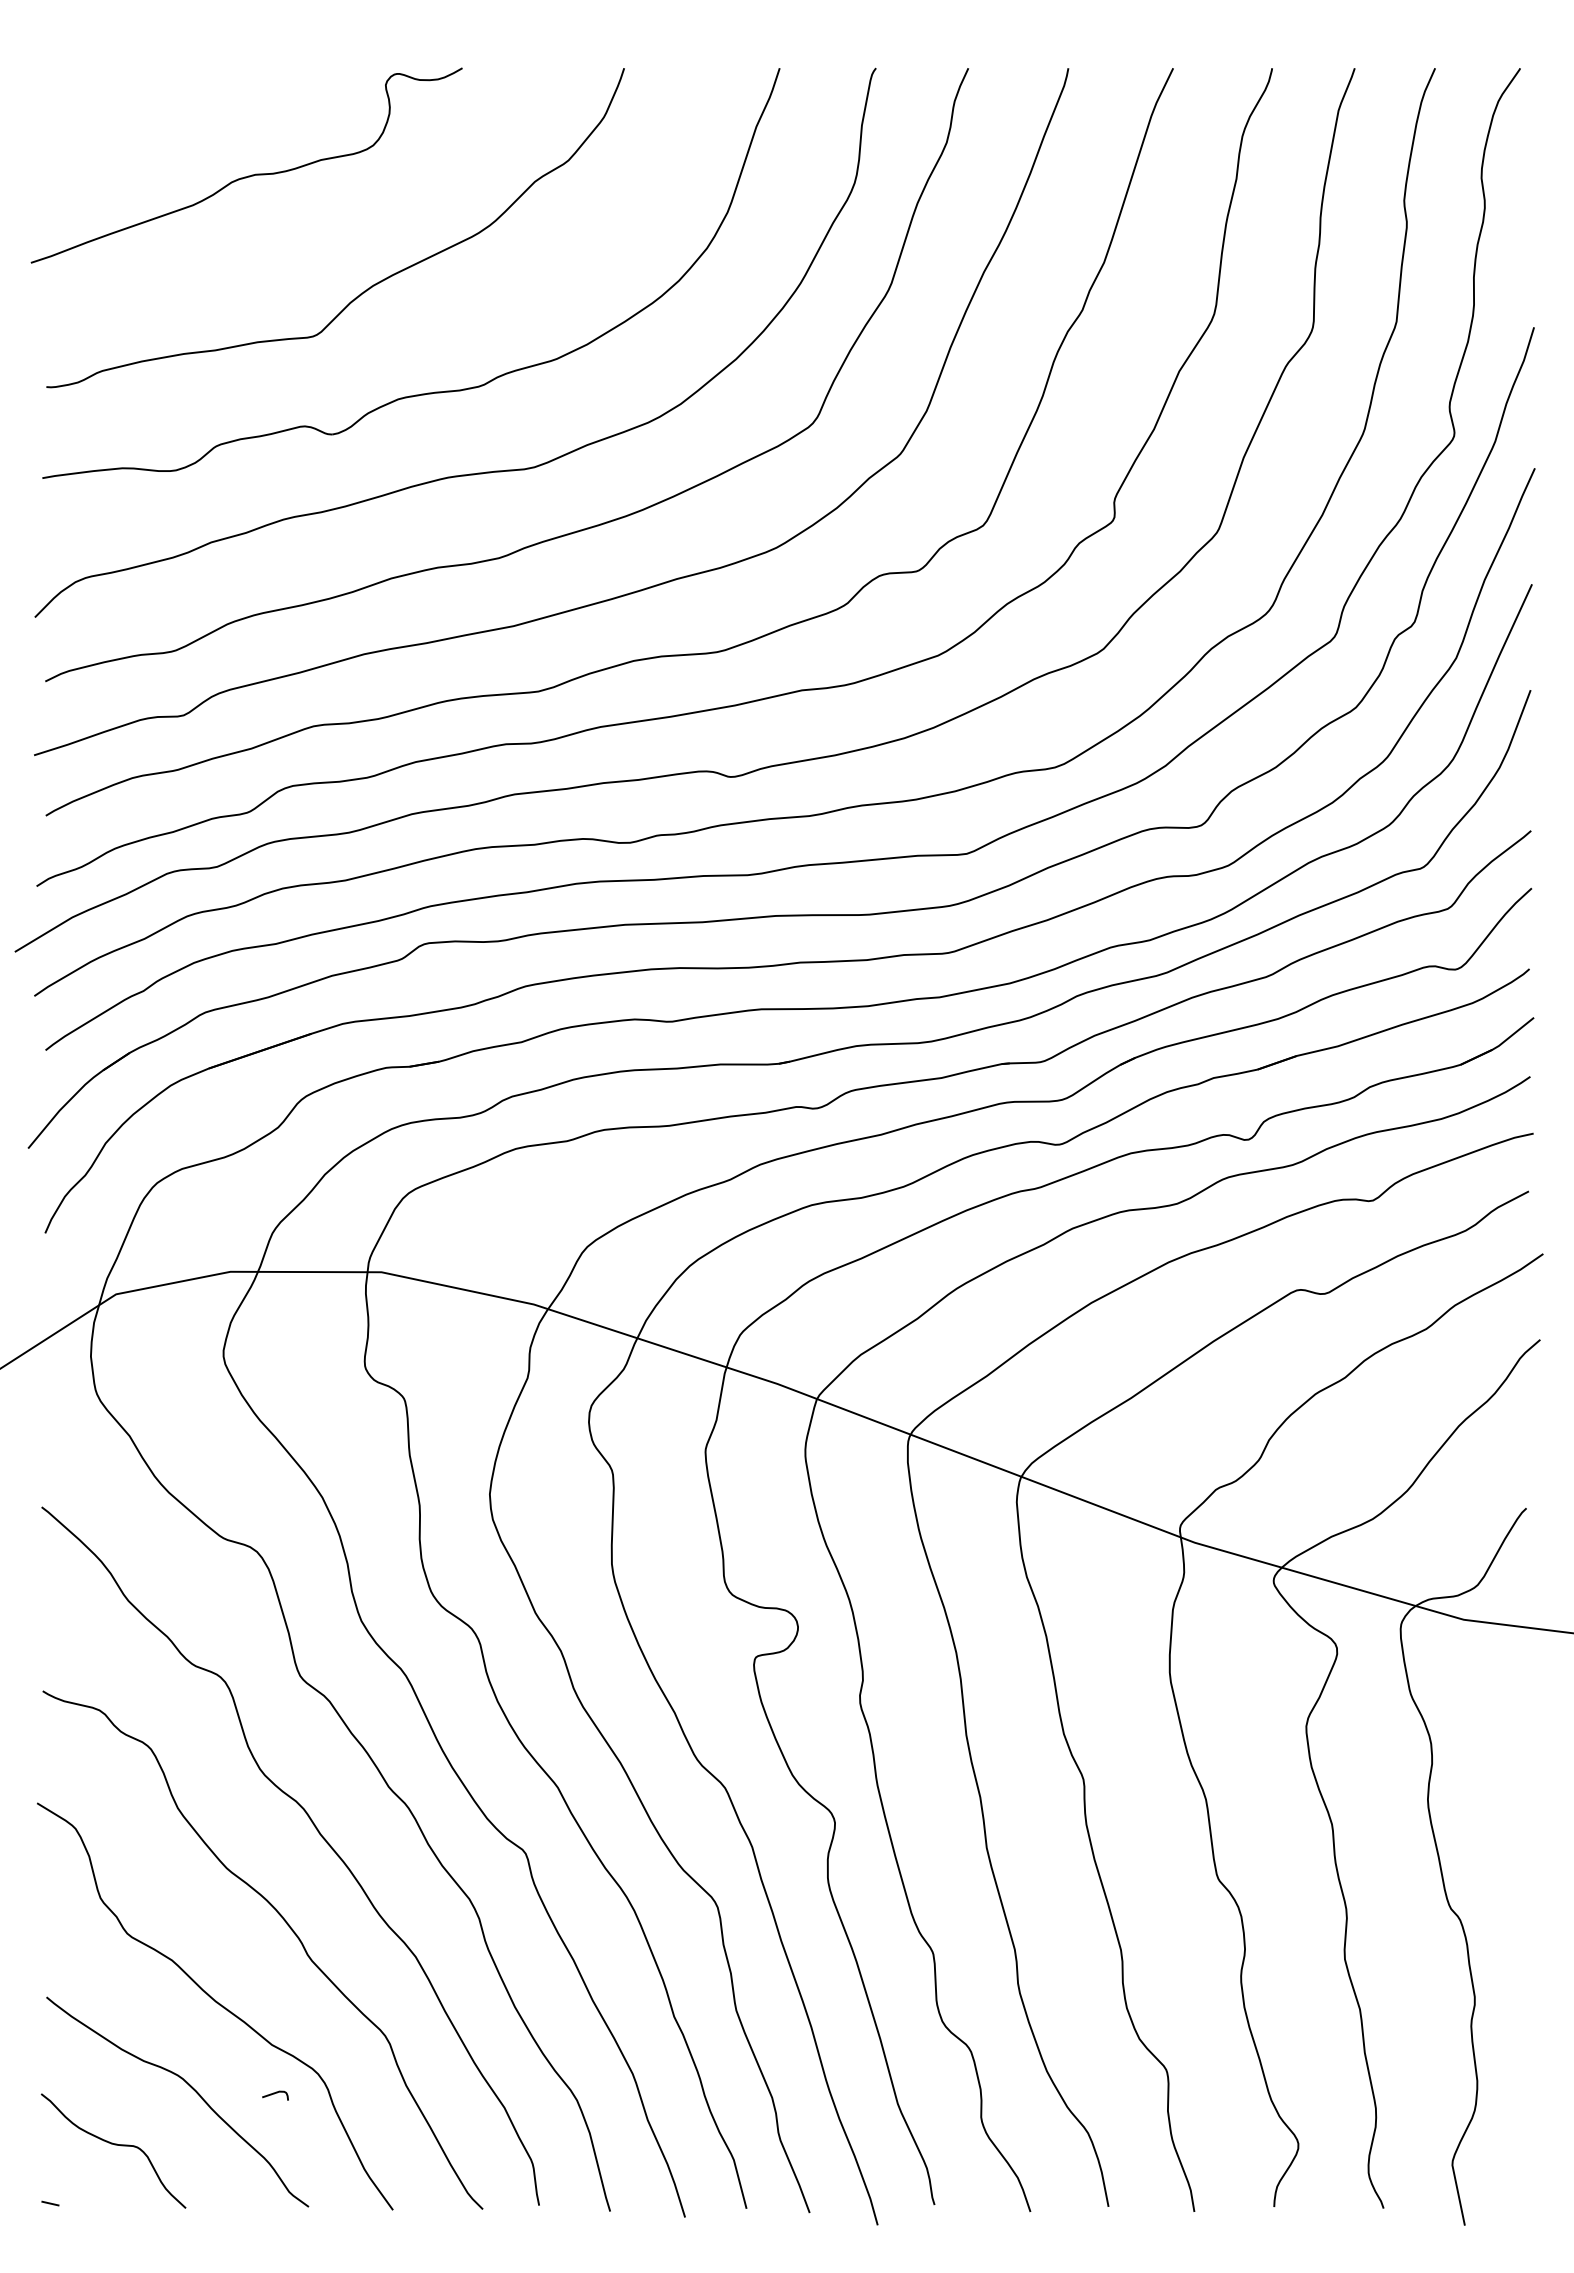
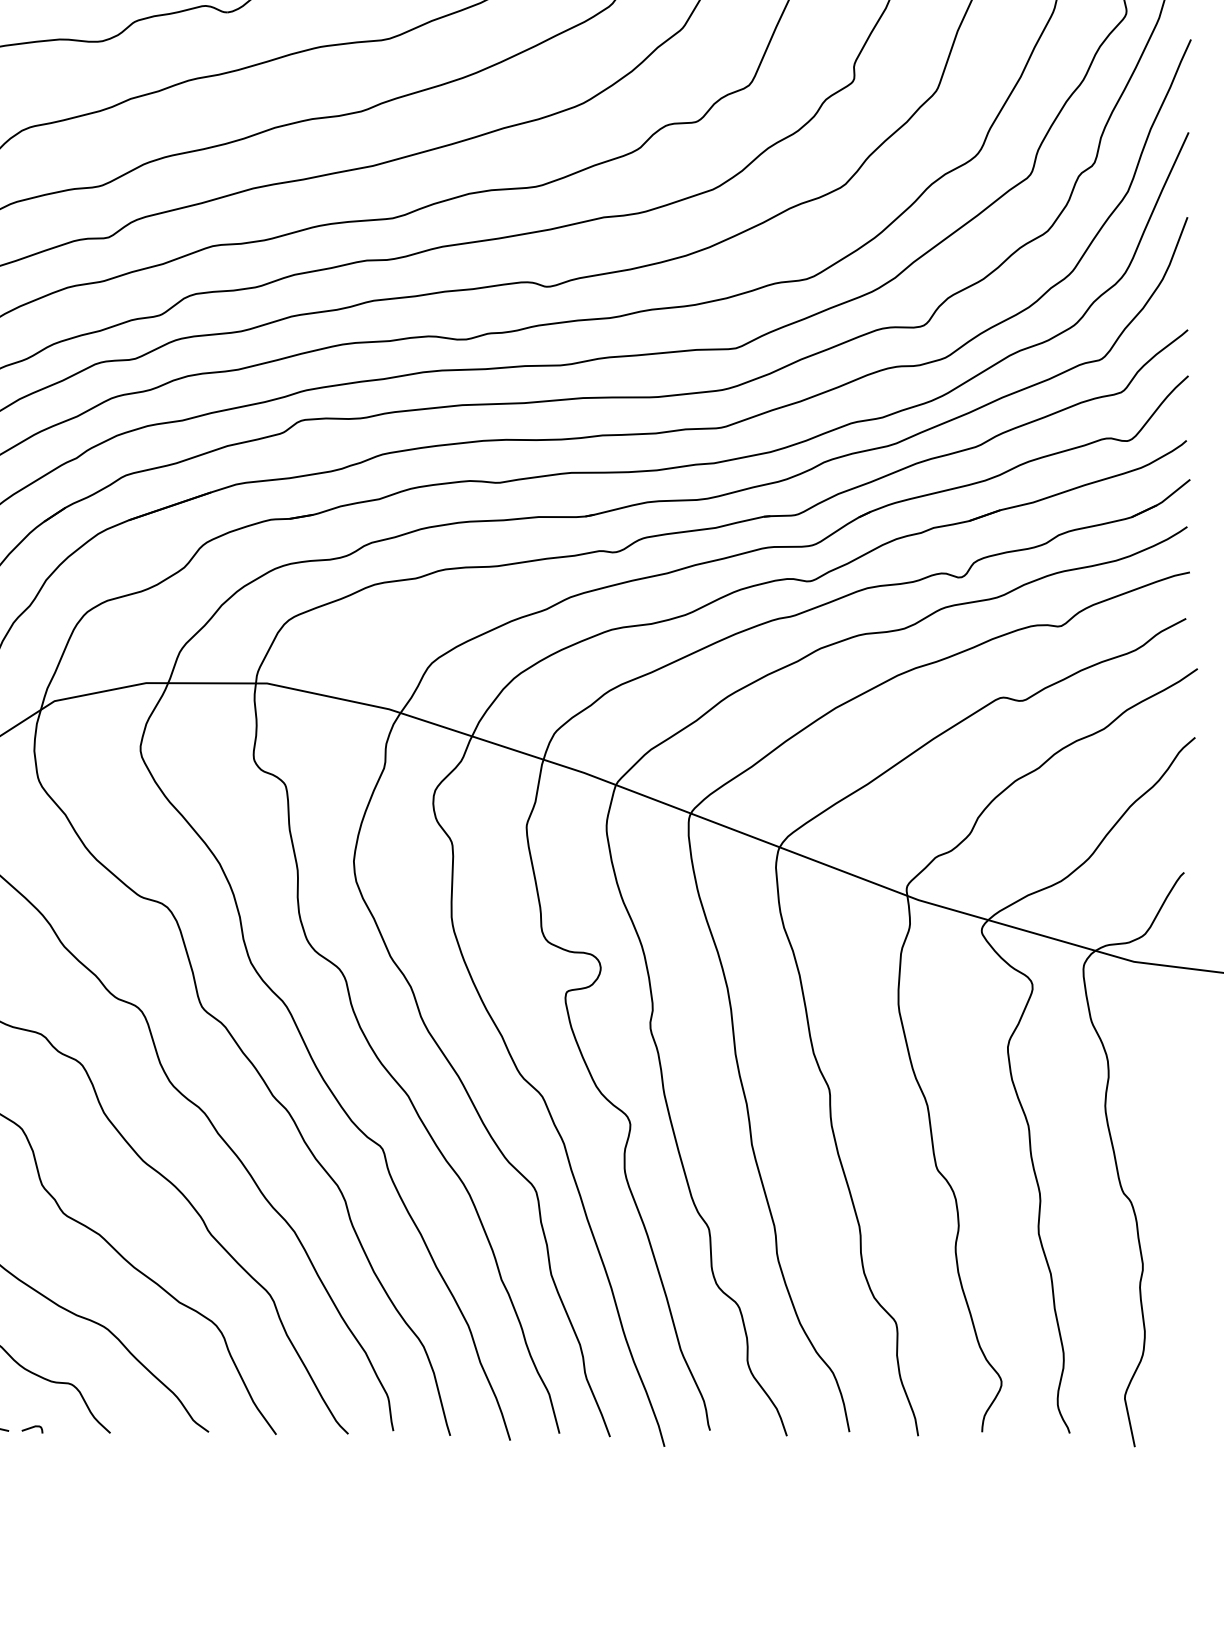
curve: (274, 2094) -> (31, 1428), moved

